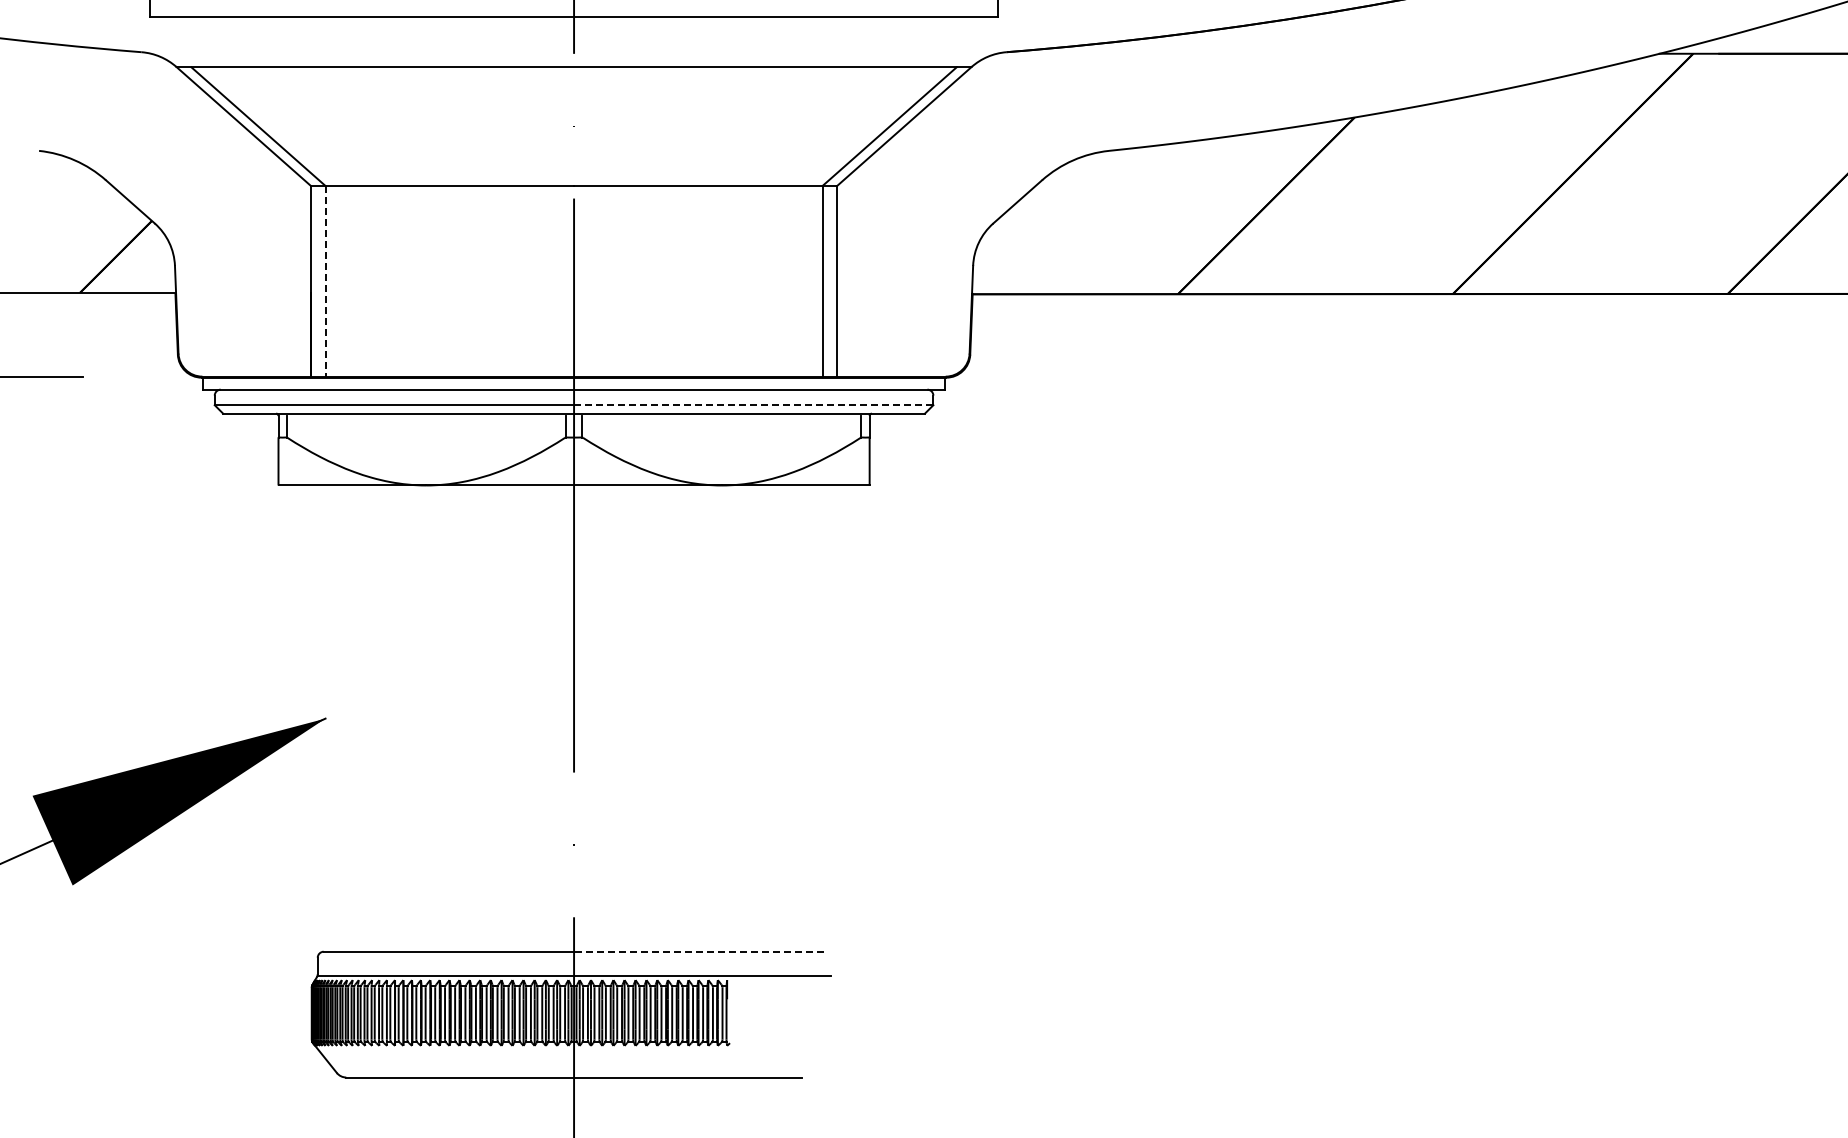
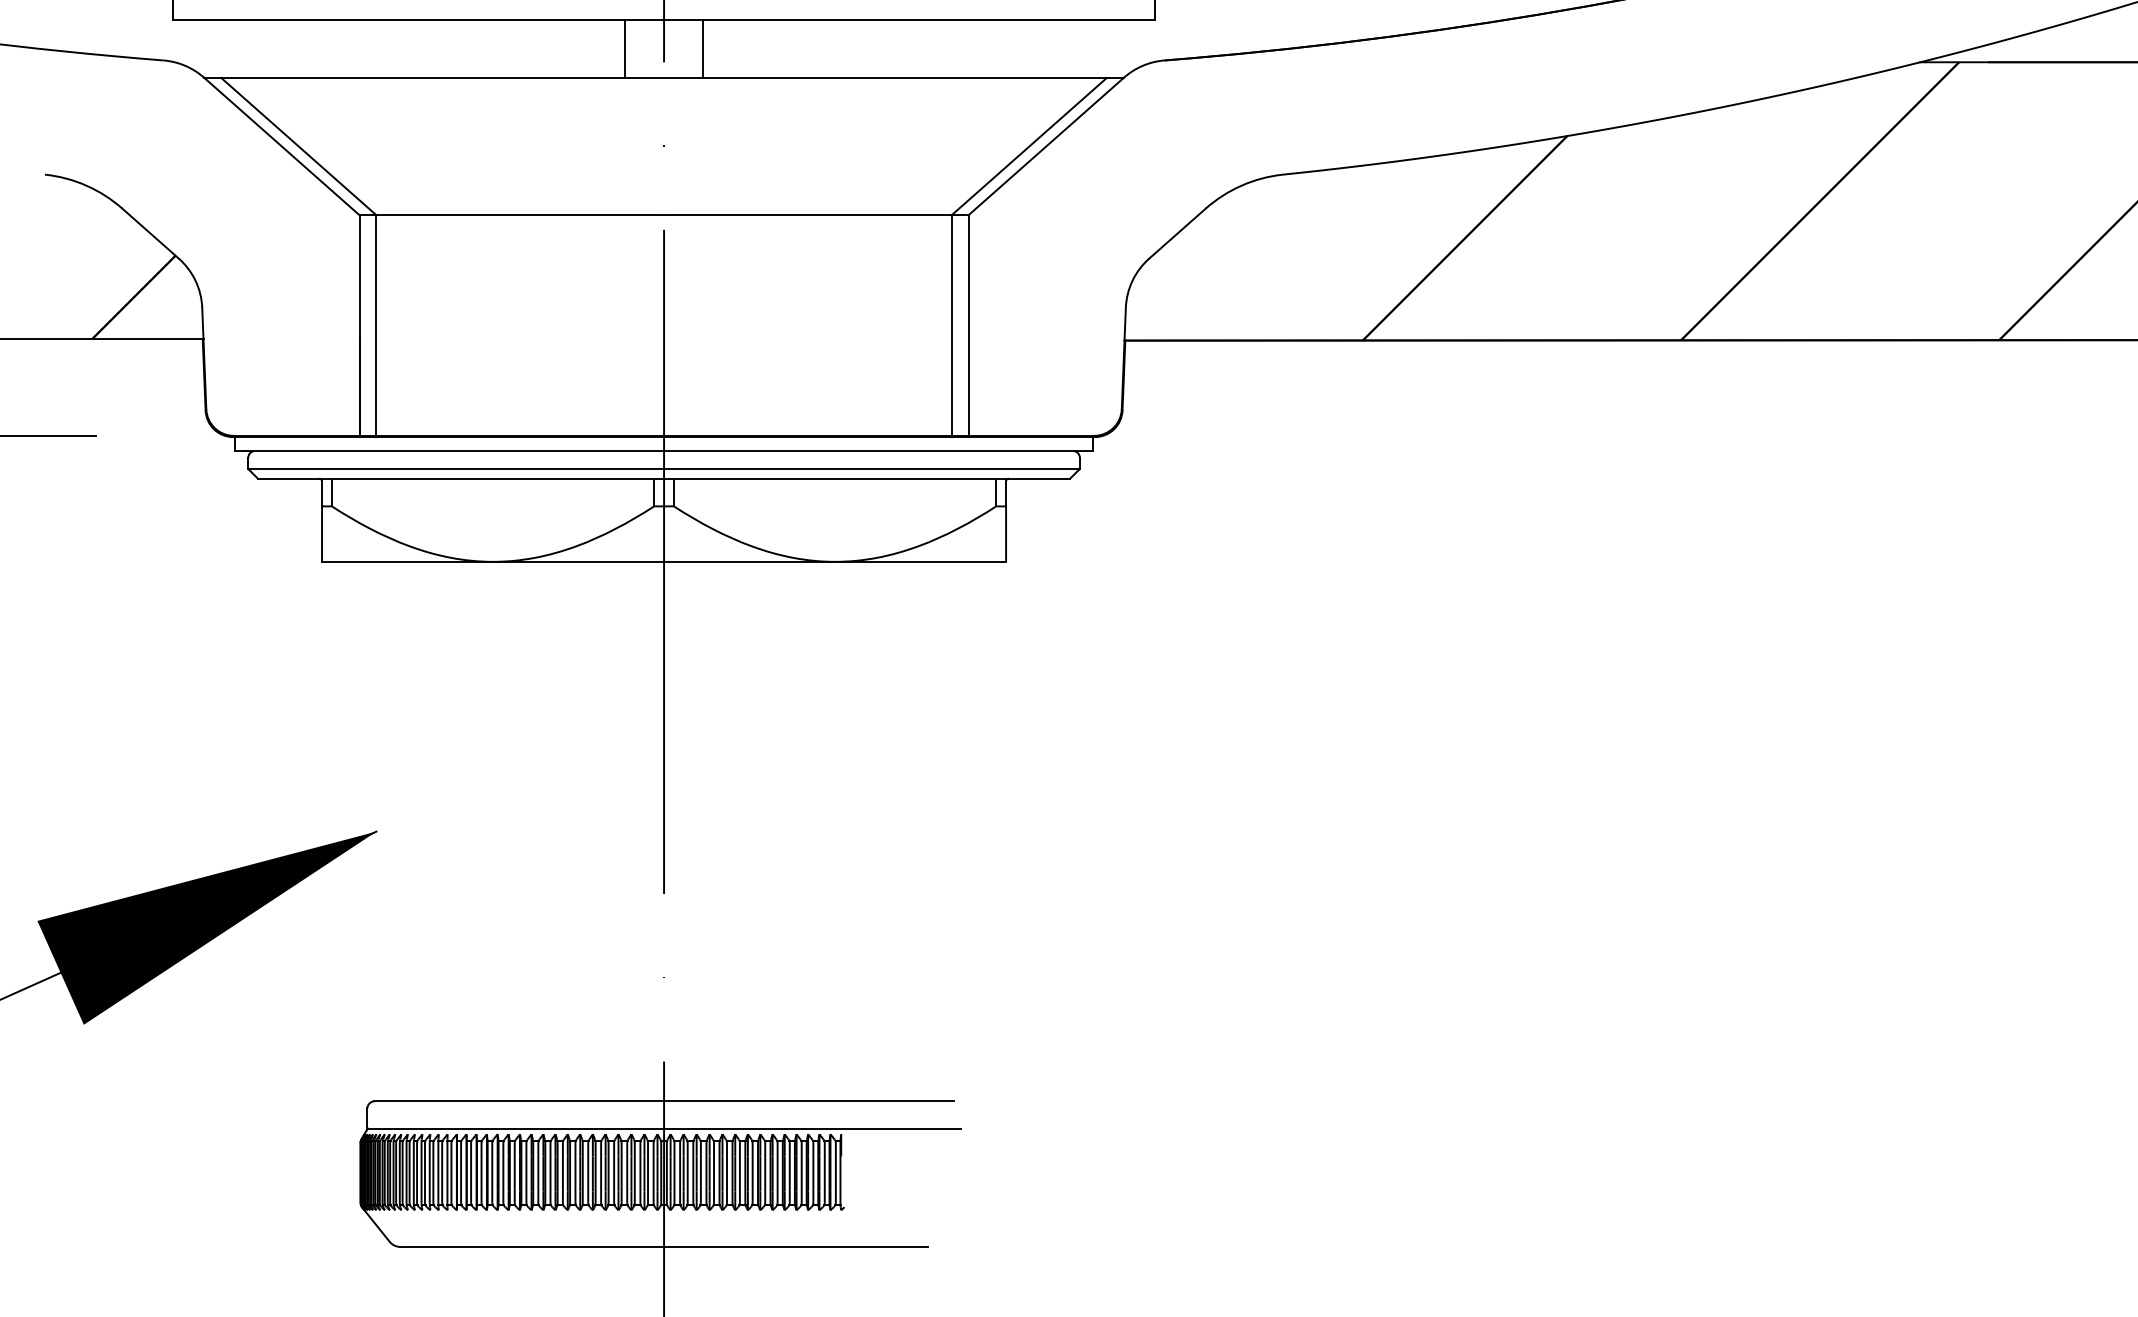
line: (540, 42) -> (625, 49), added
line: (607, 42) -> (702, 49), added
line: (325, 281) -> (376, 325), dashed -> solid
line: (753, 405) -> (871, 469), dashed -> solid
line: (698, 951) -> (808, 1101), dashed -> solid

